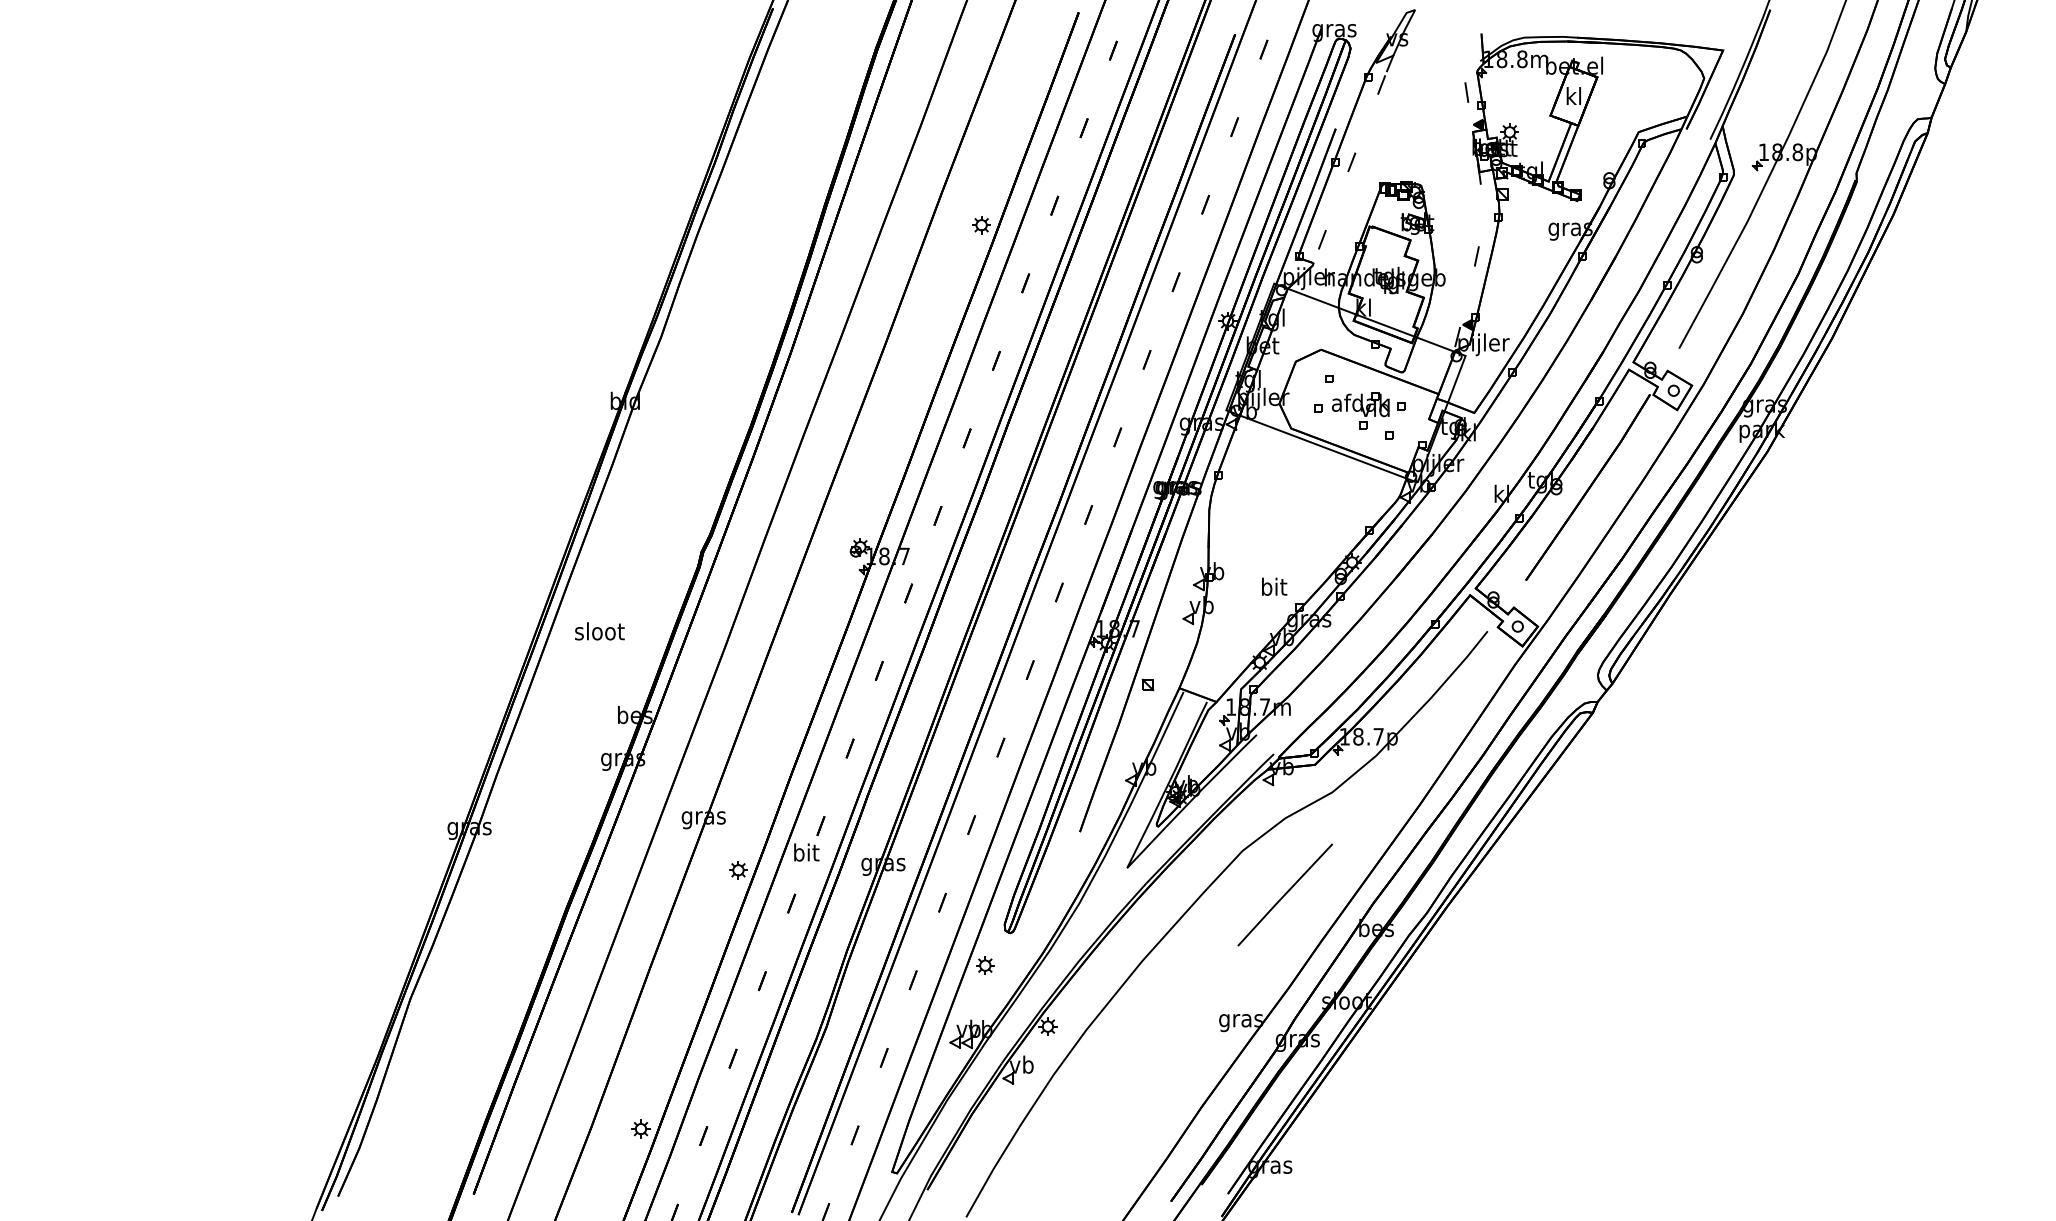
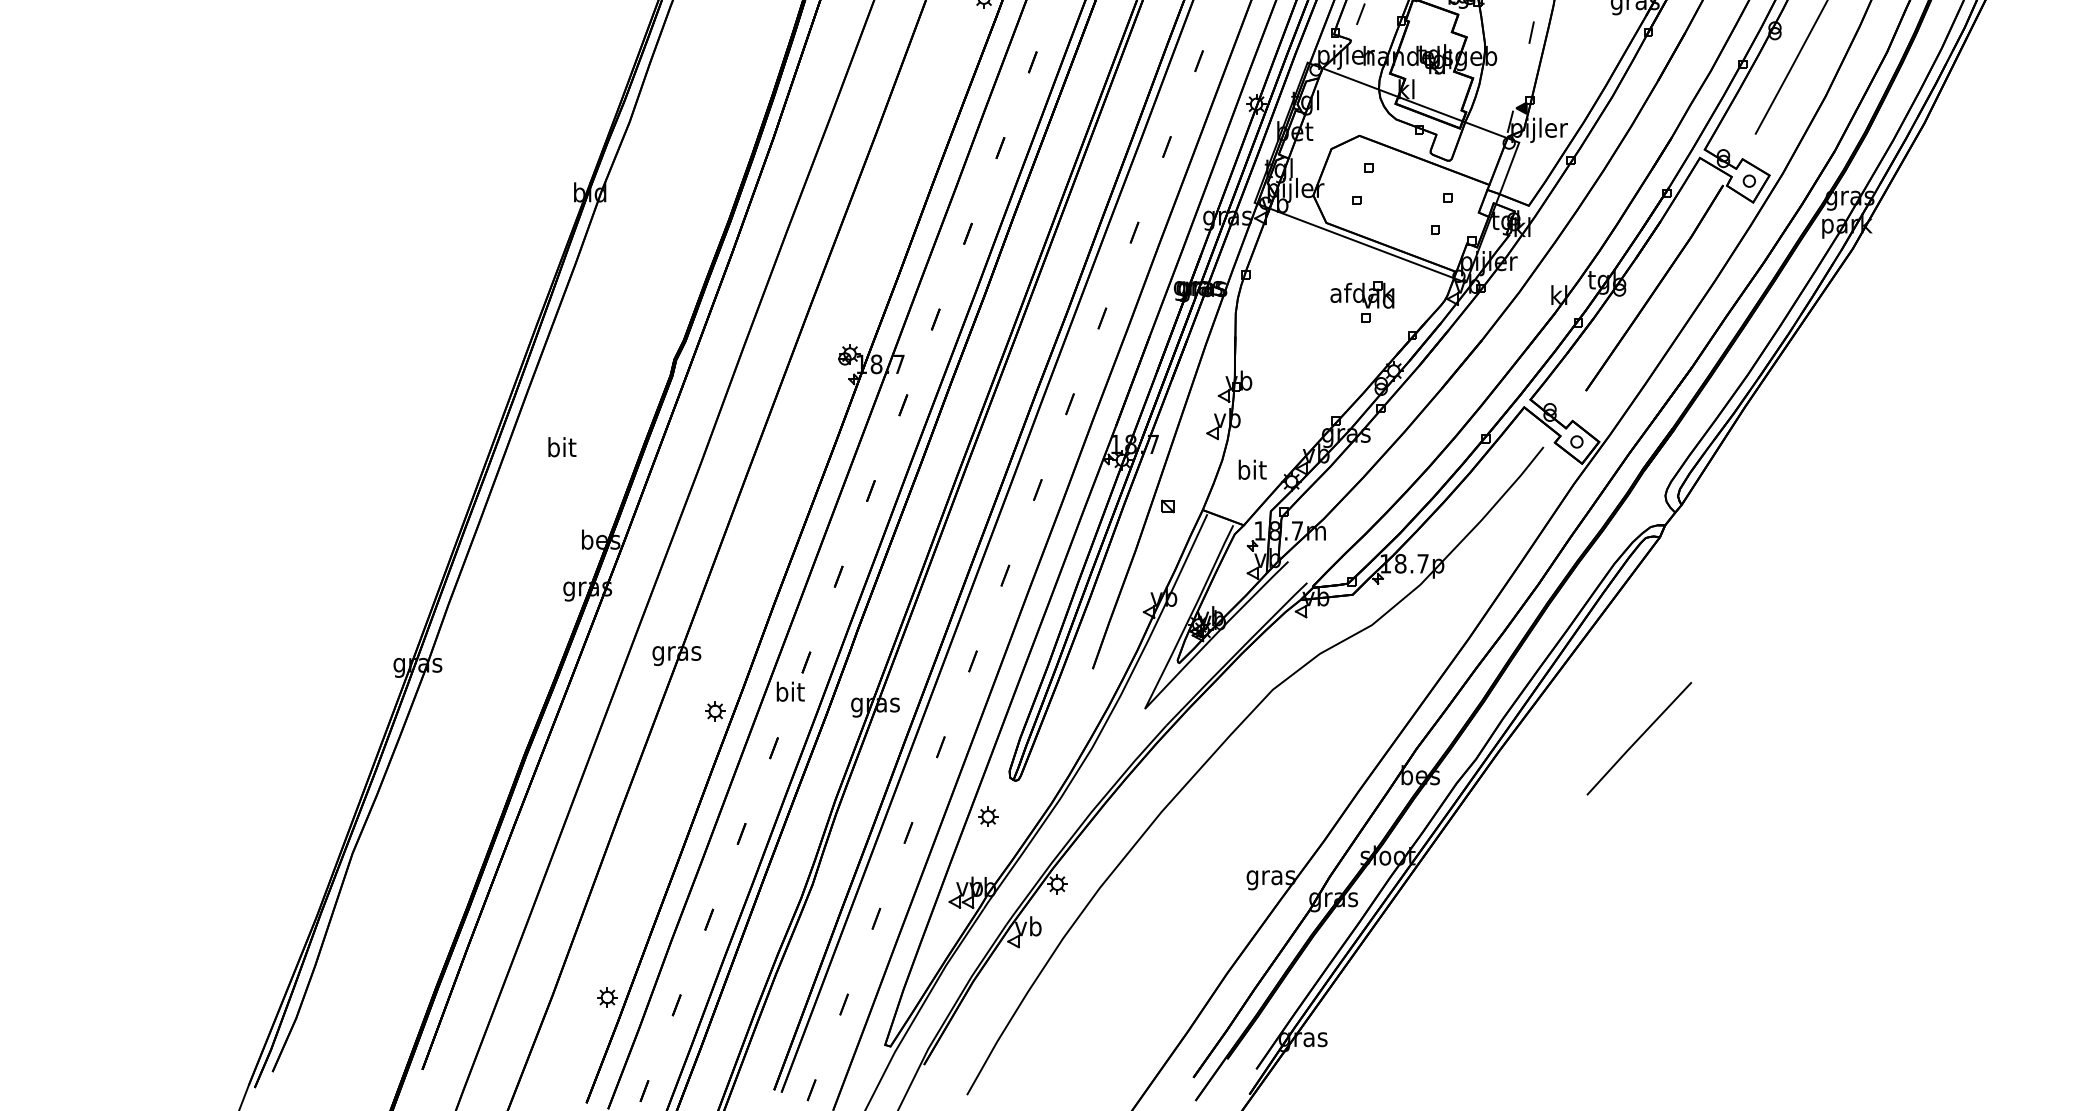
part: (1360, 410) -> (1362, 301), moved
text: (1274, 586) -> (1252, 469), moved
text: (599, 631) -> (561, 447), sloot -> bit
line: (1285, 894) -> (1639, 738), moved

